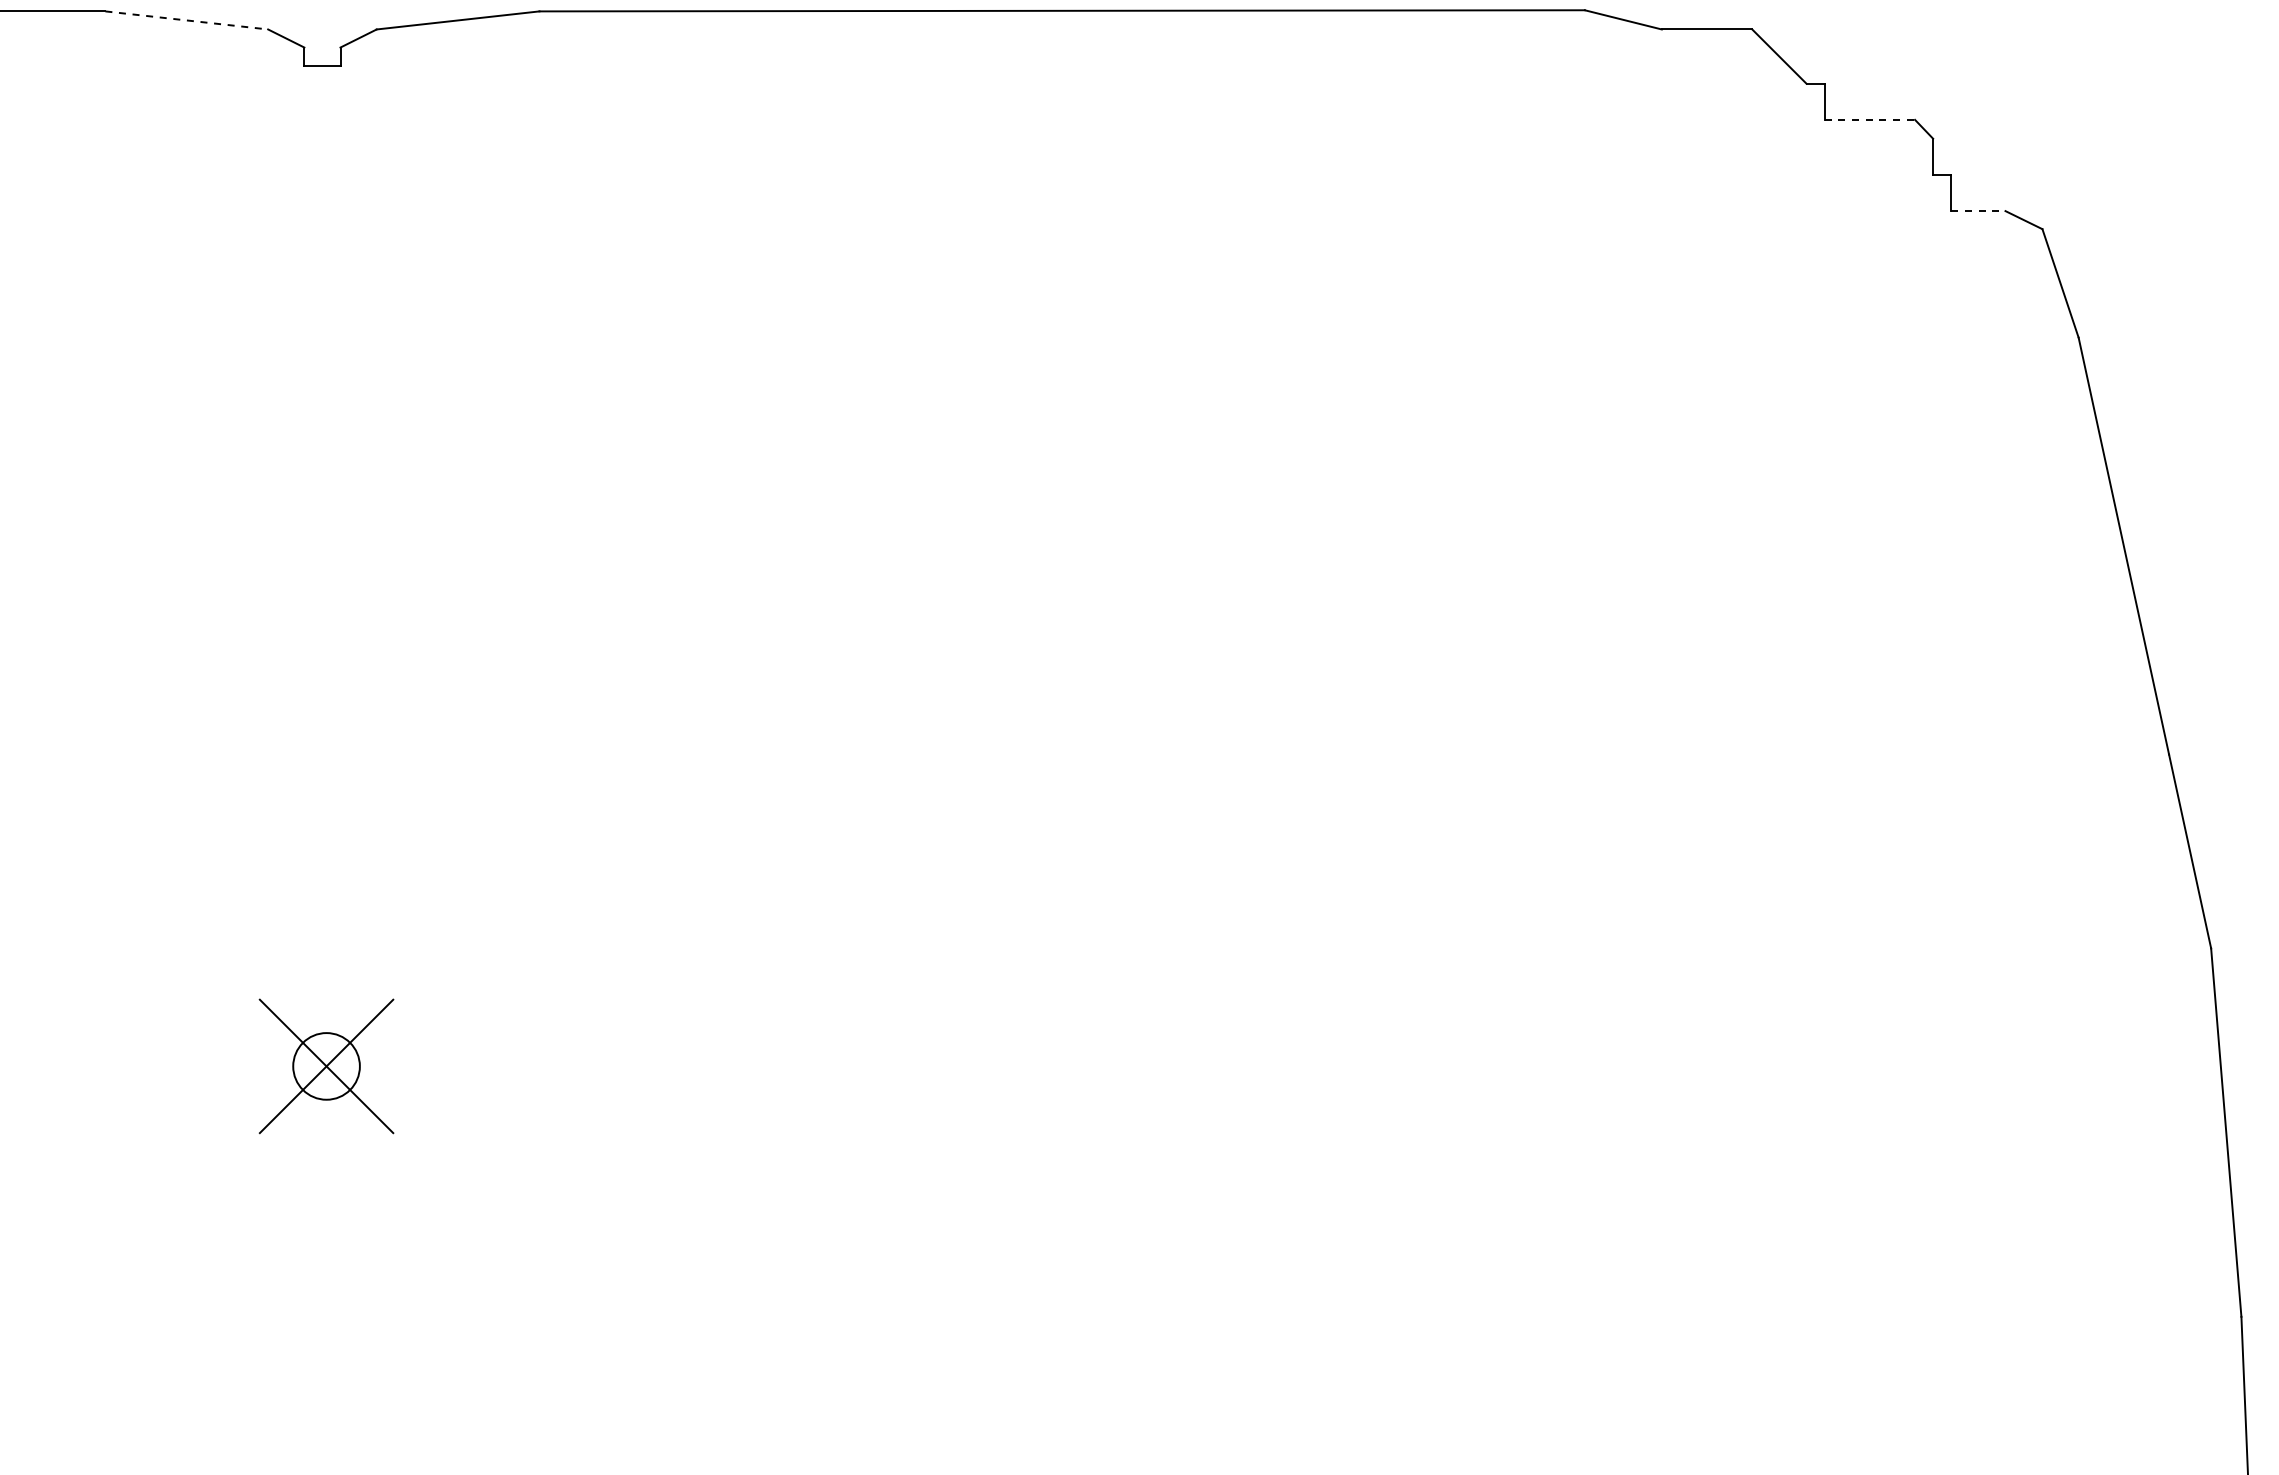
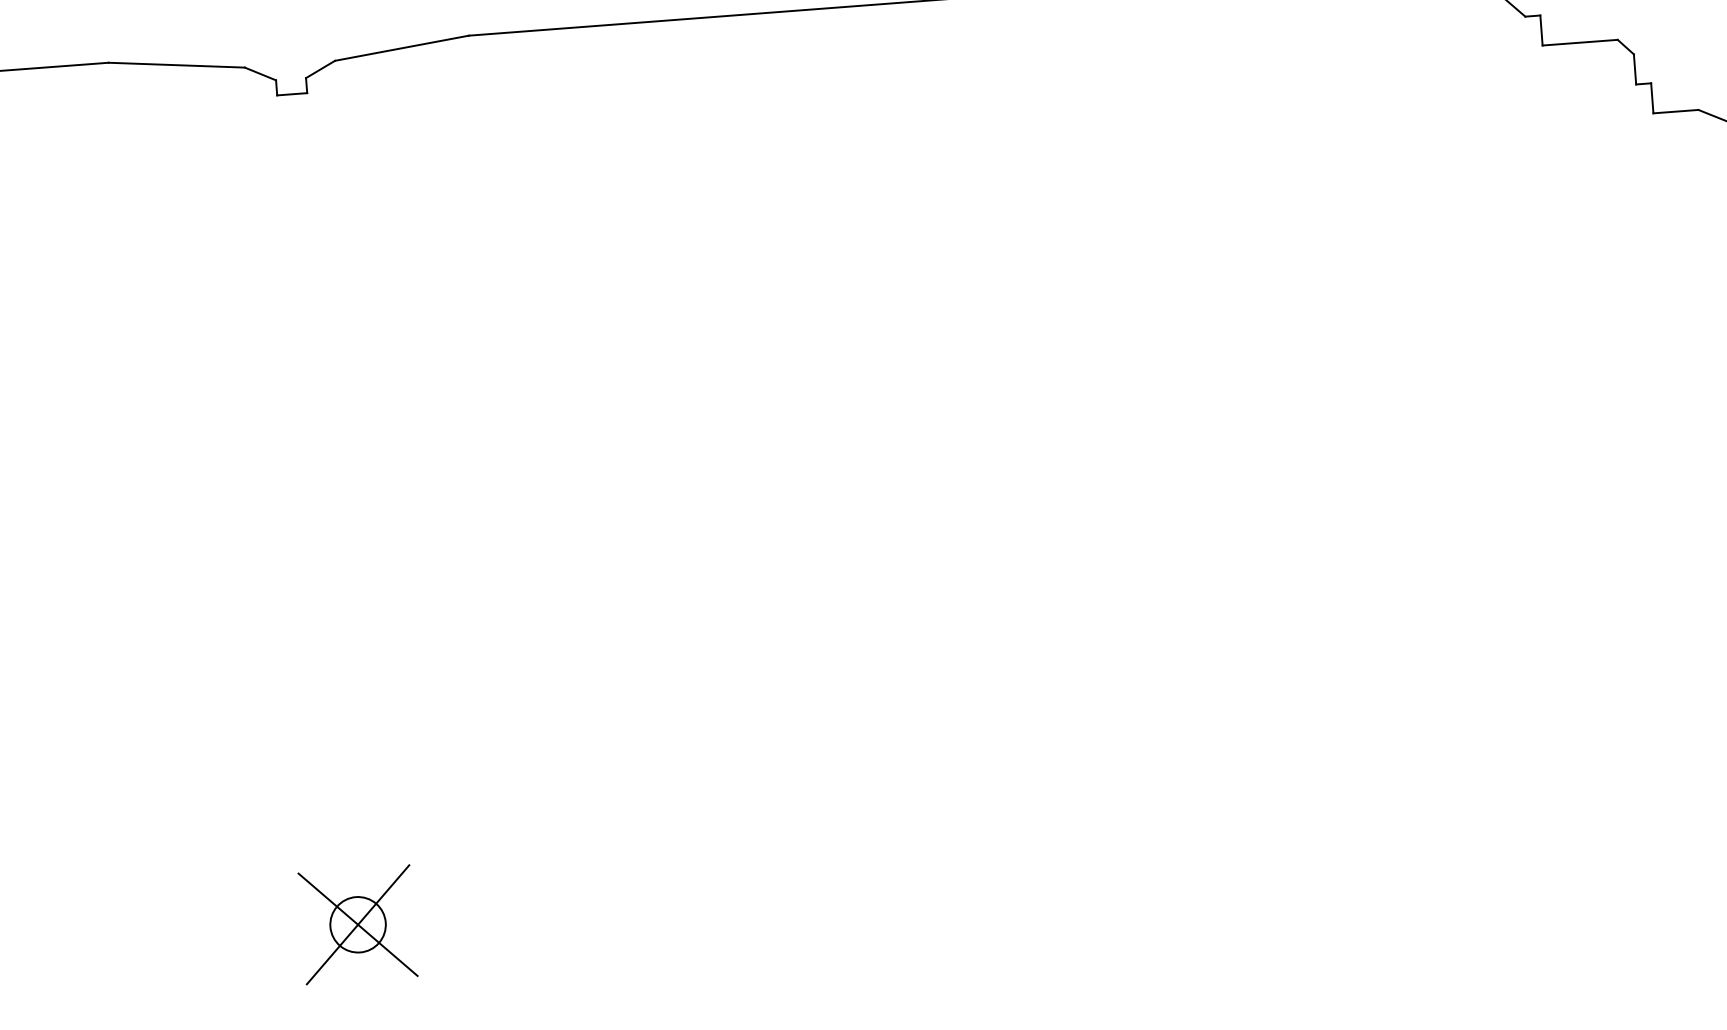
line: (186, 20) -> (176, 65), dashed -> solid
line: (1870, 119) -> (1580, 42), dashed -> solid
line: (1978, 211) -> (1676, 111), dashed -> solid

